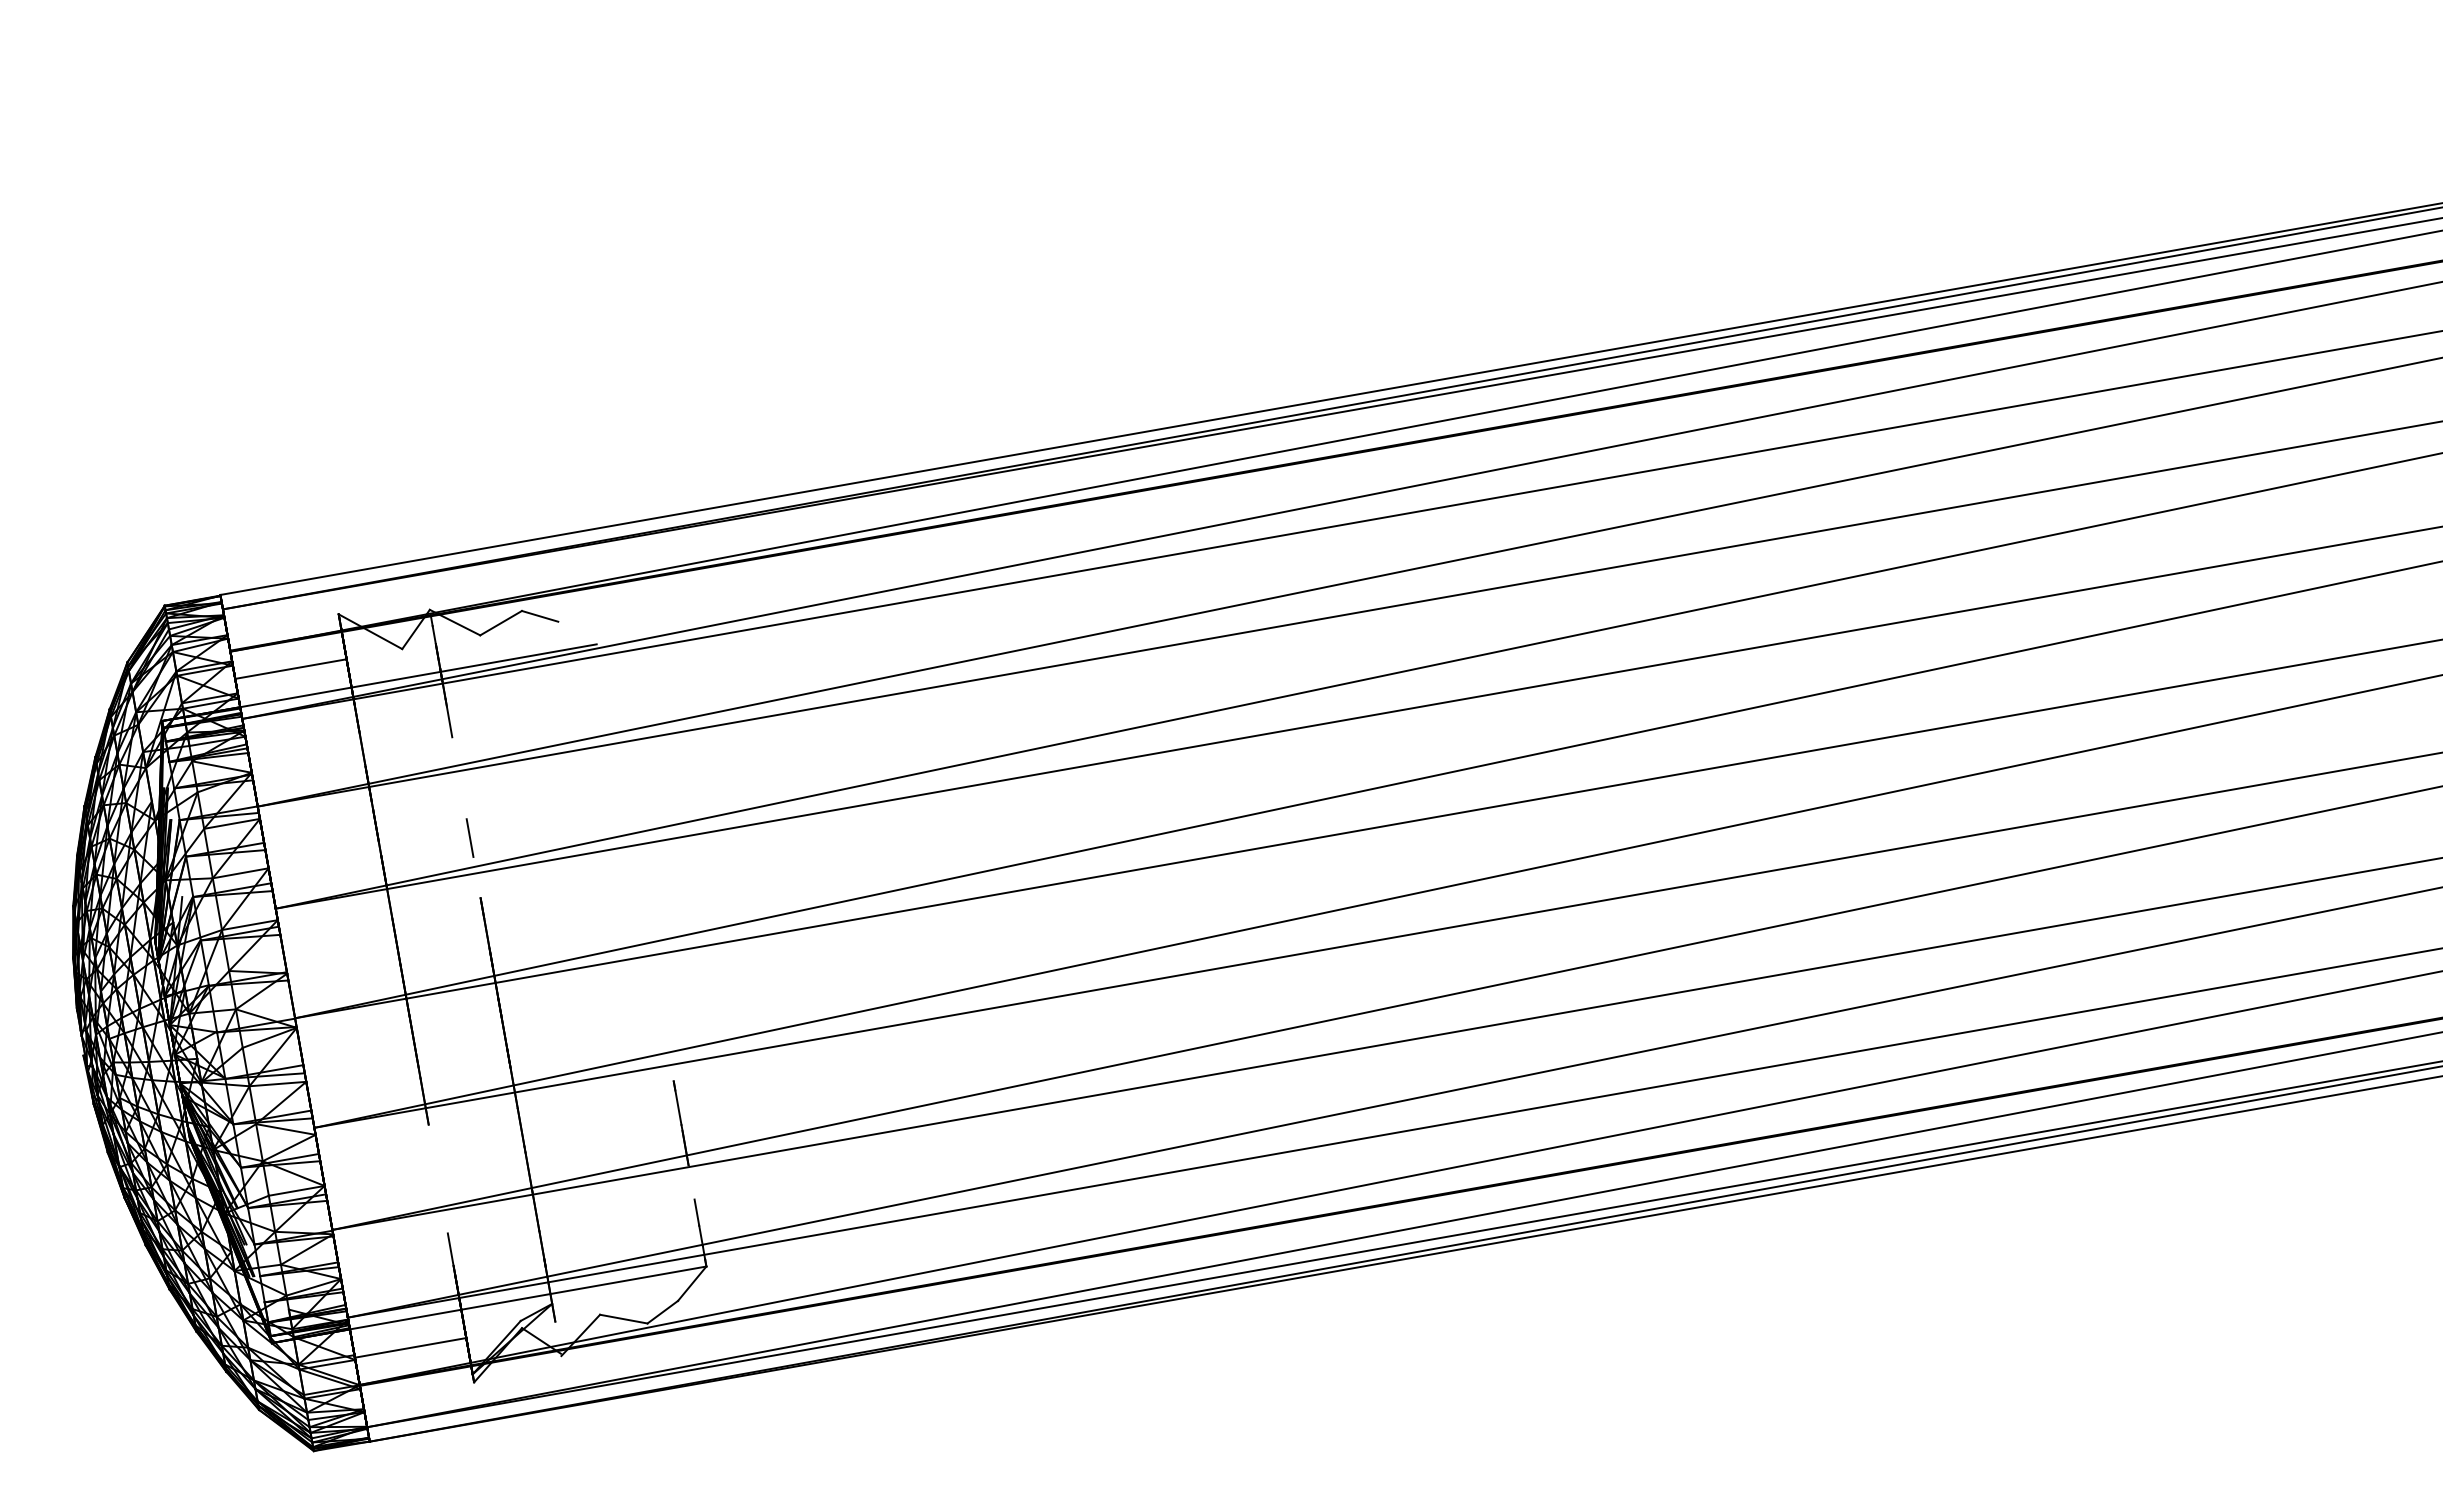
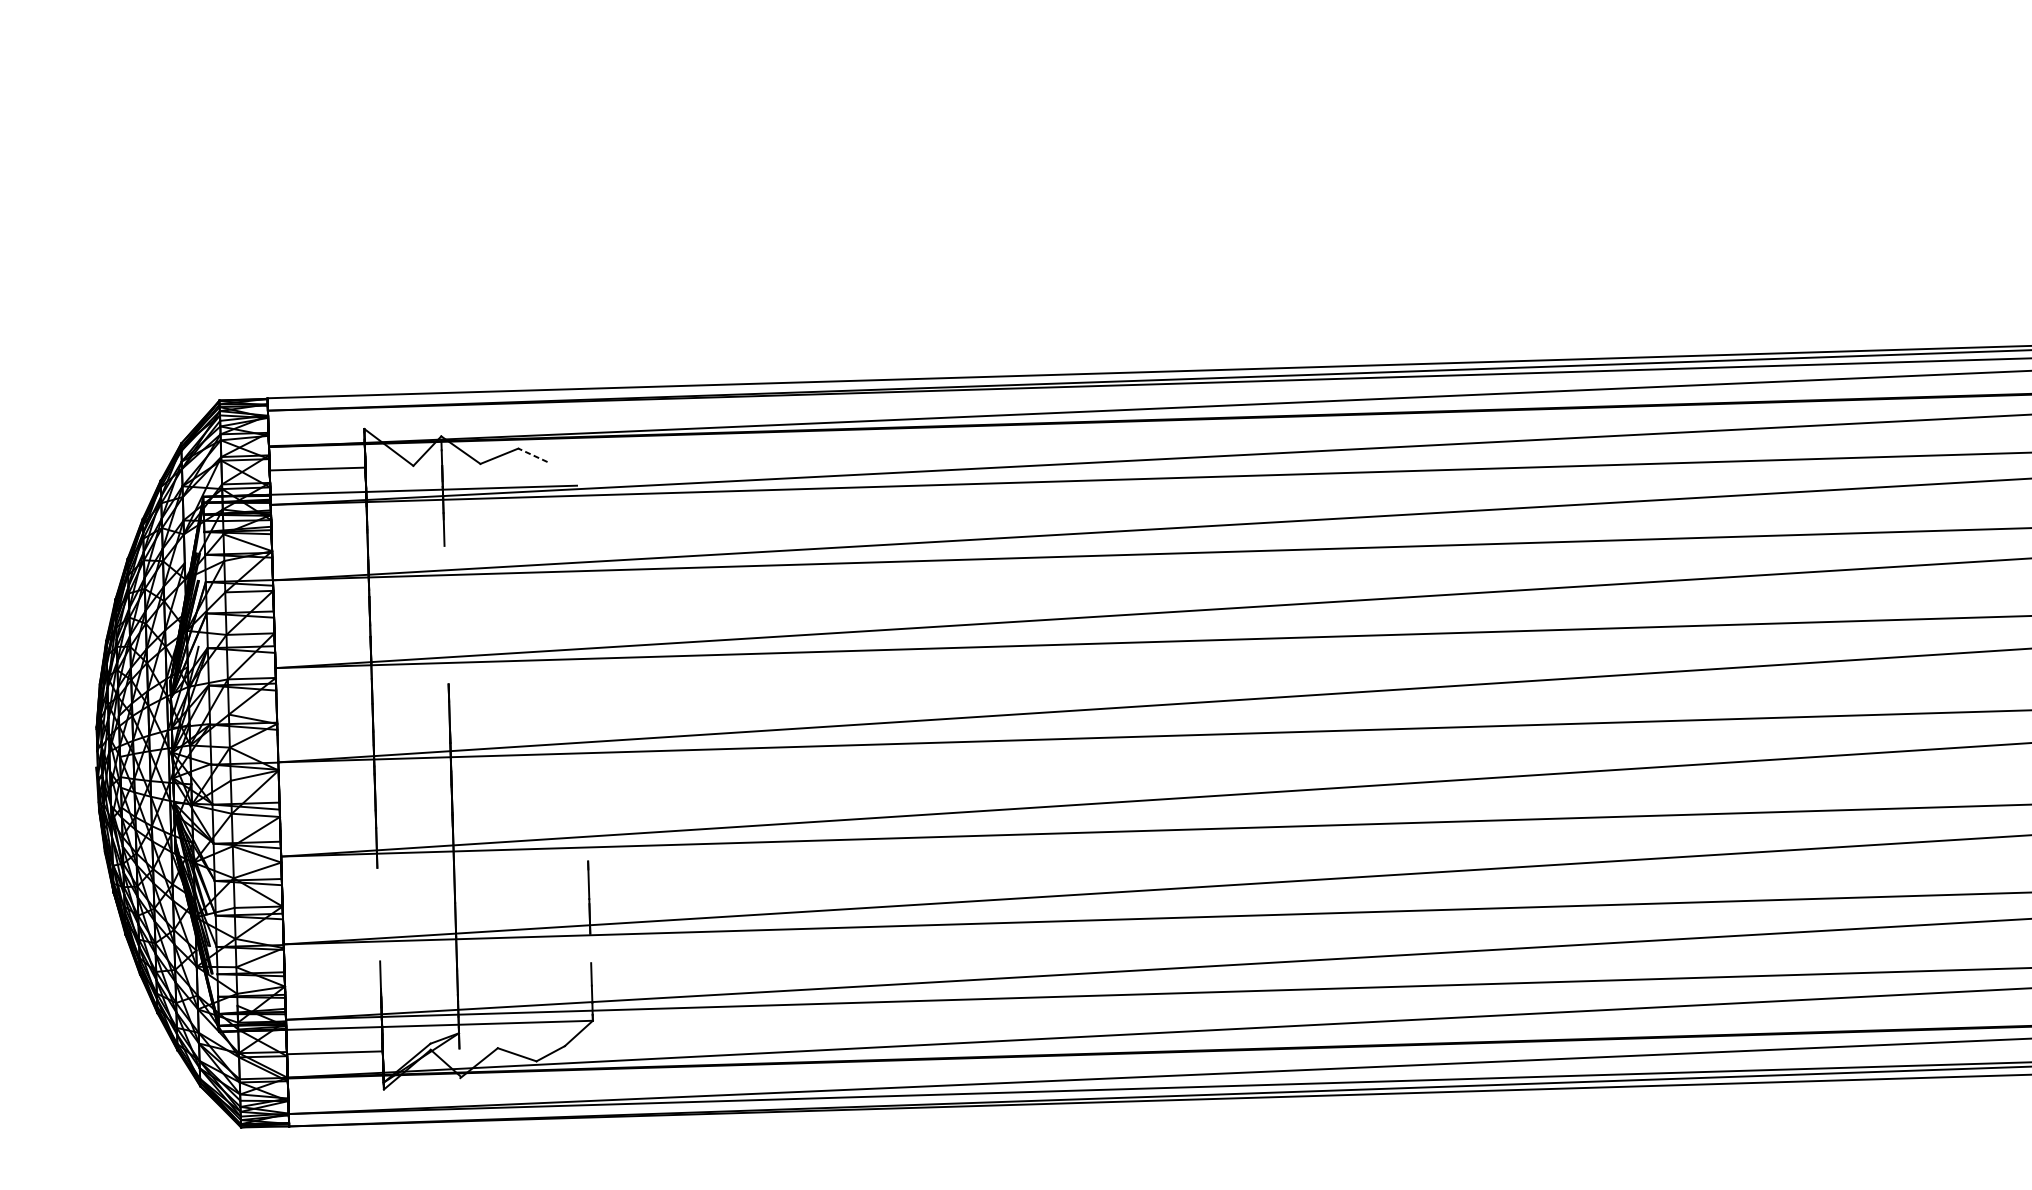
line: (540, 616) -> (533, 455), solid -> dashed
line: (469, 837) -> (446, 632), removed

